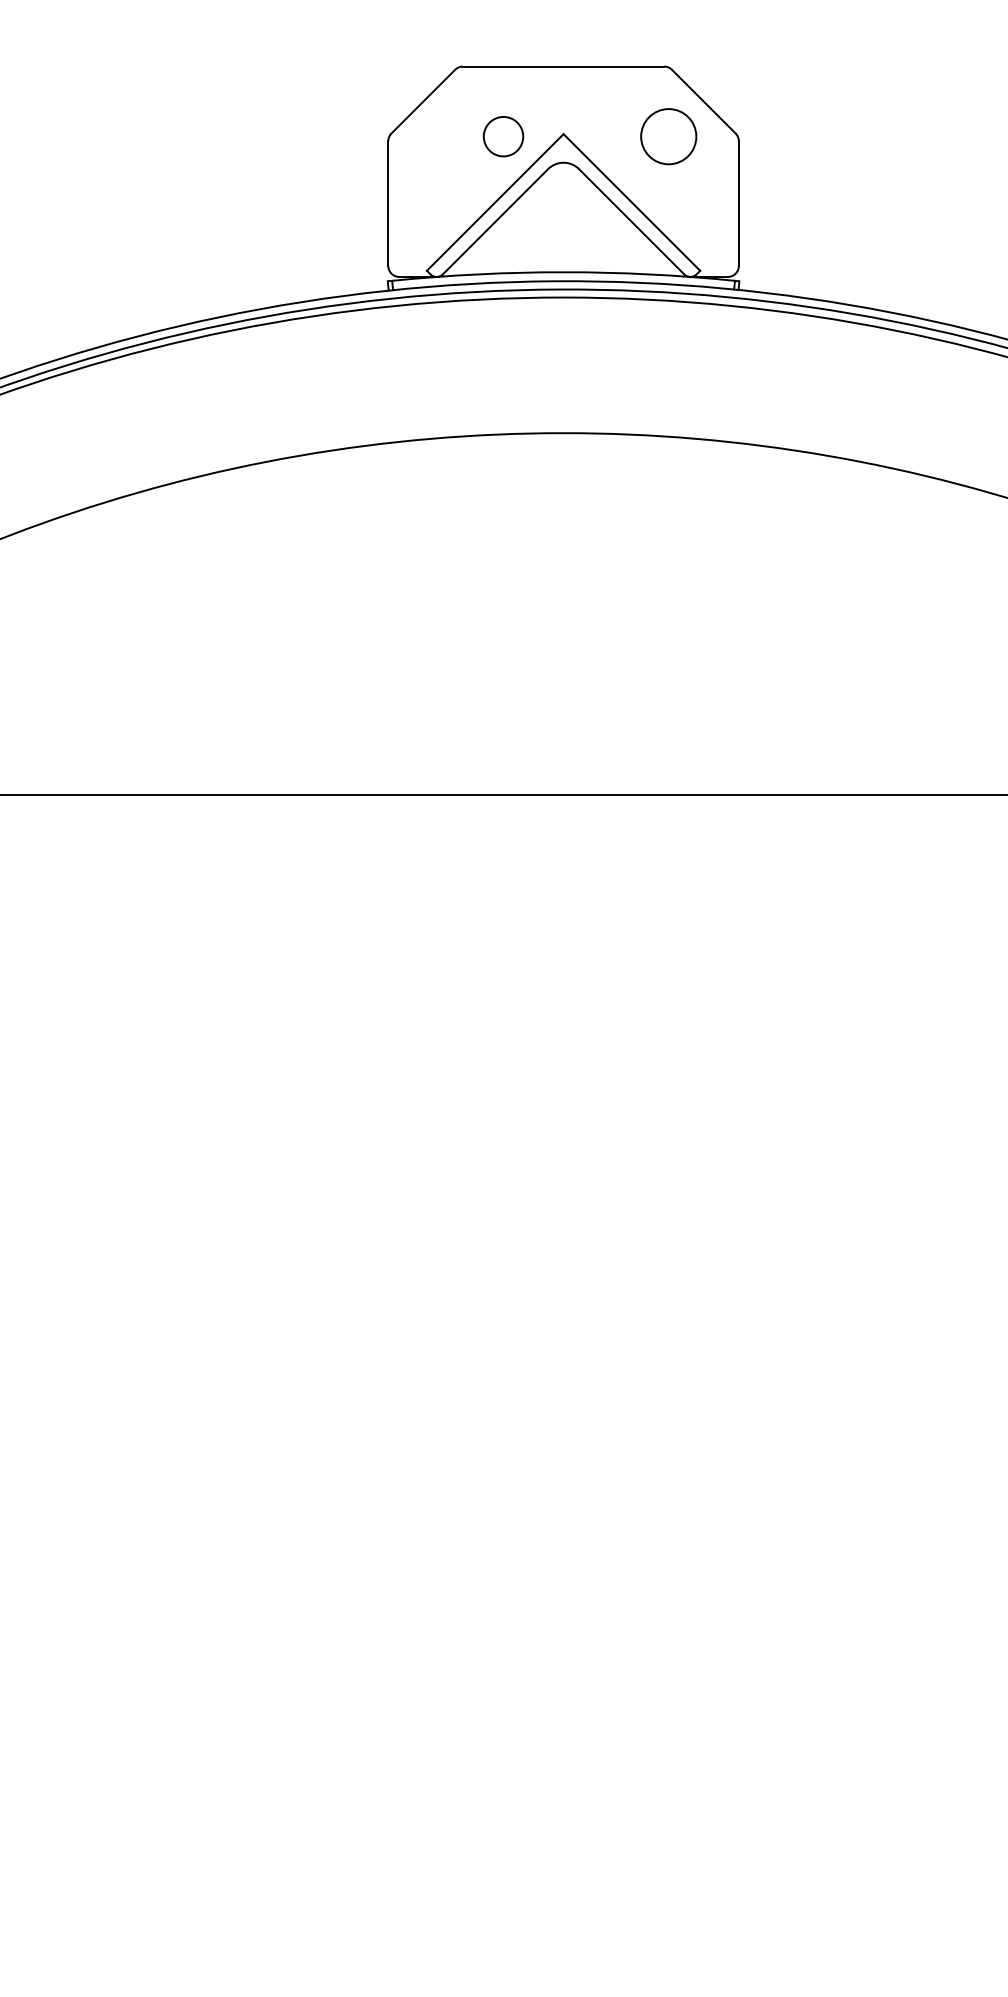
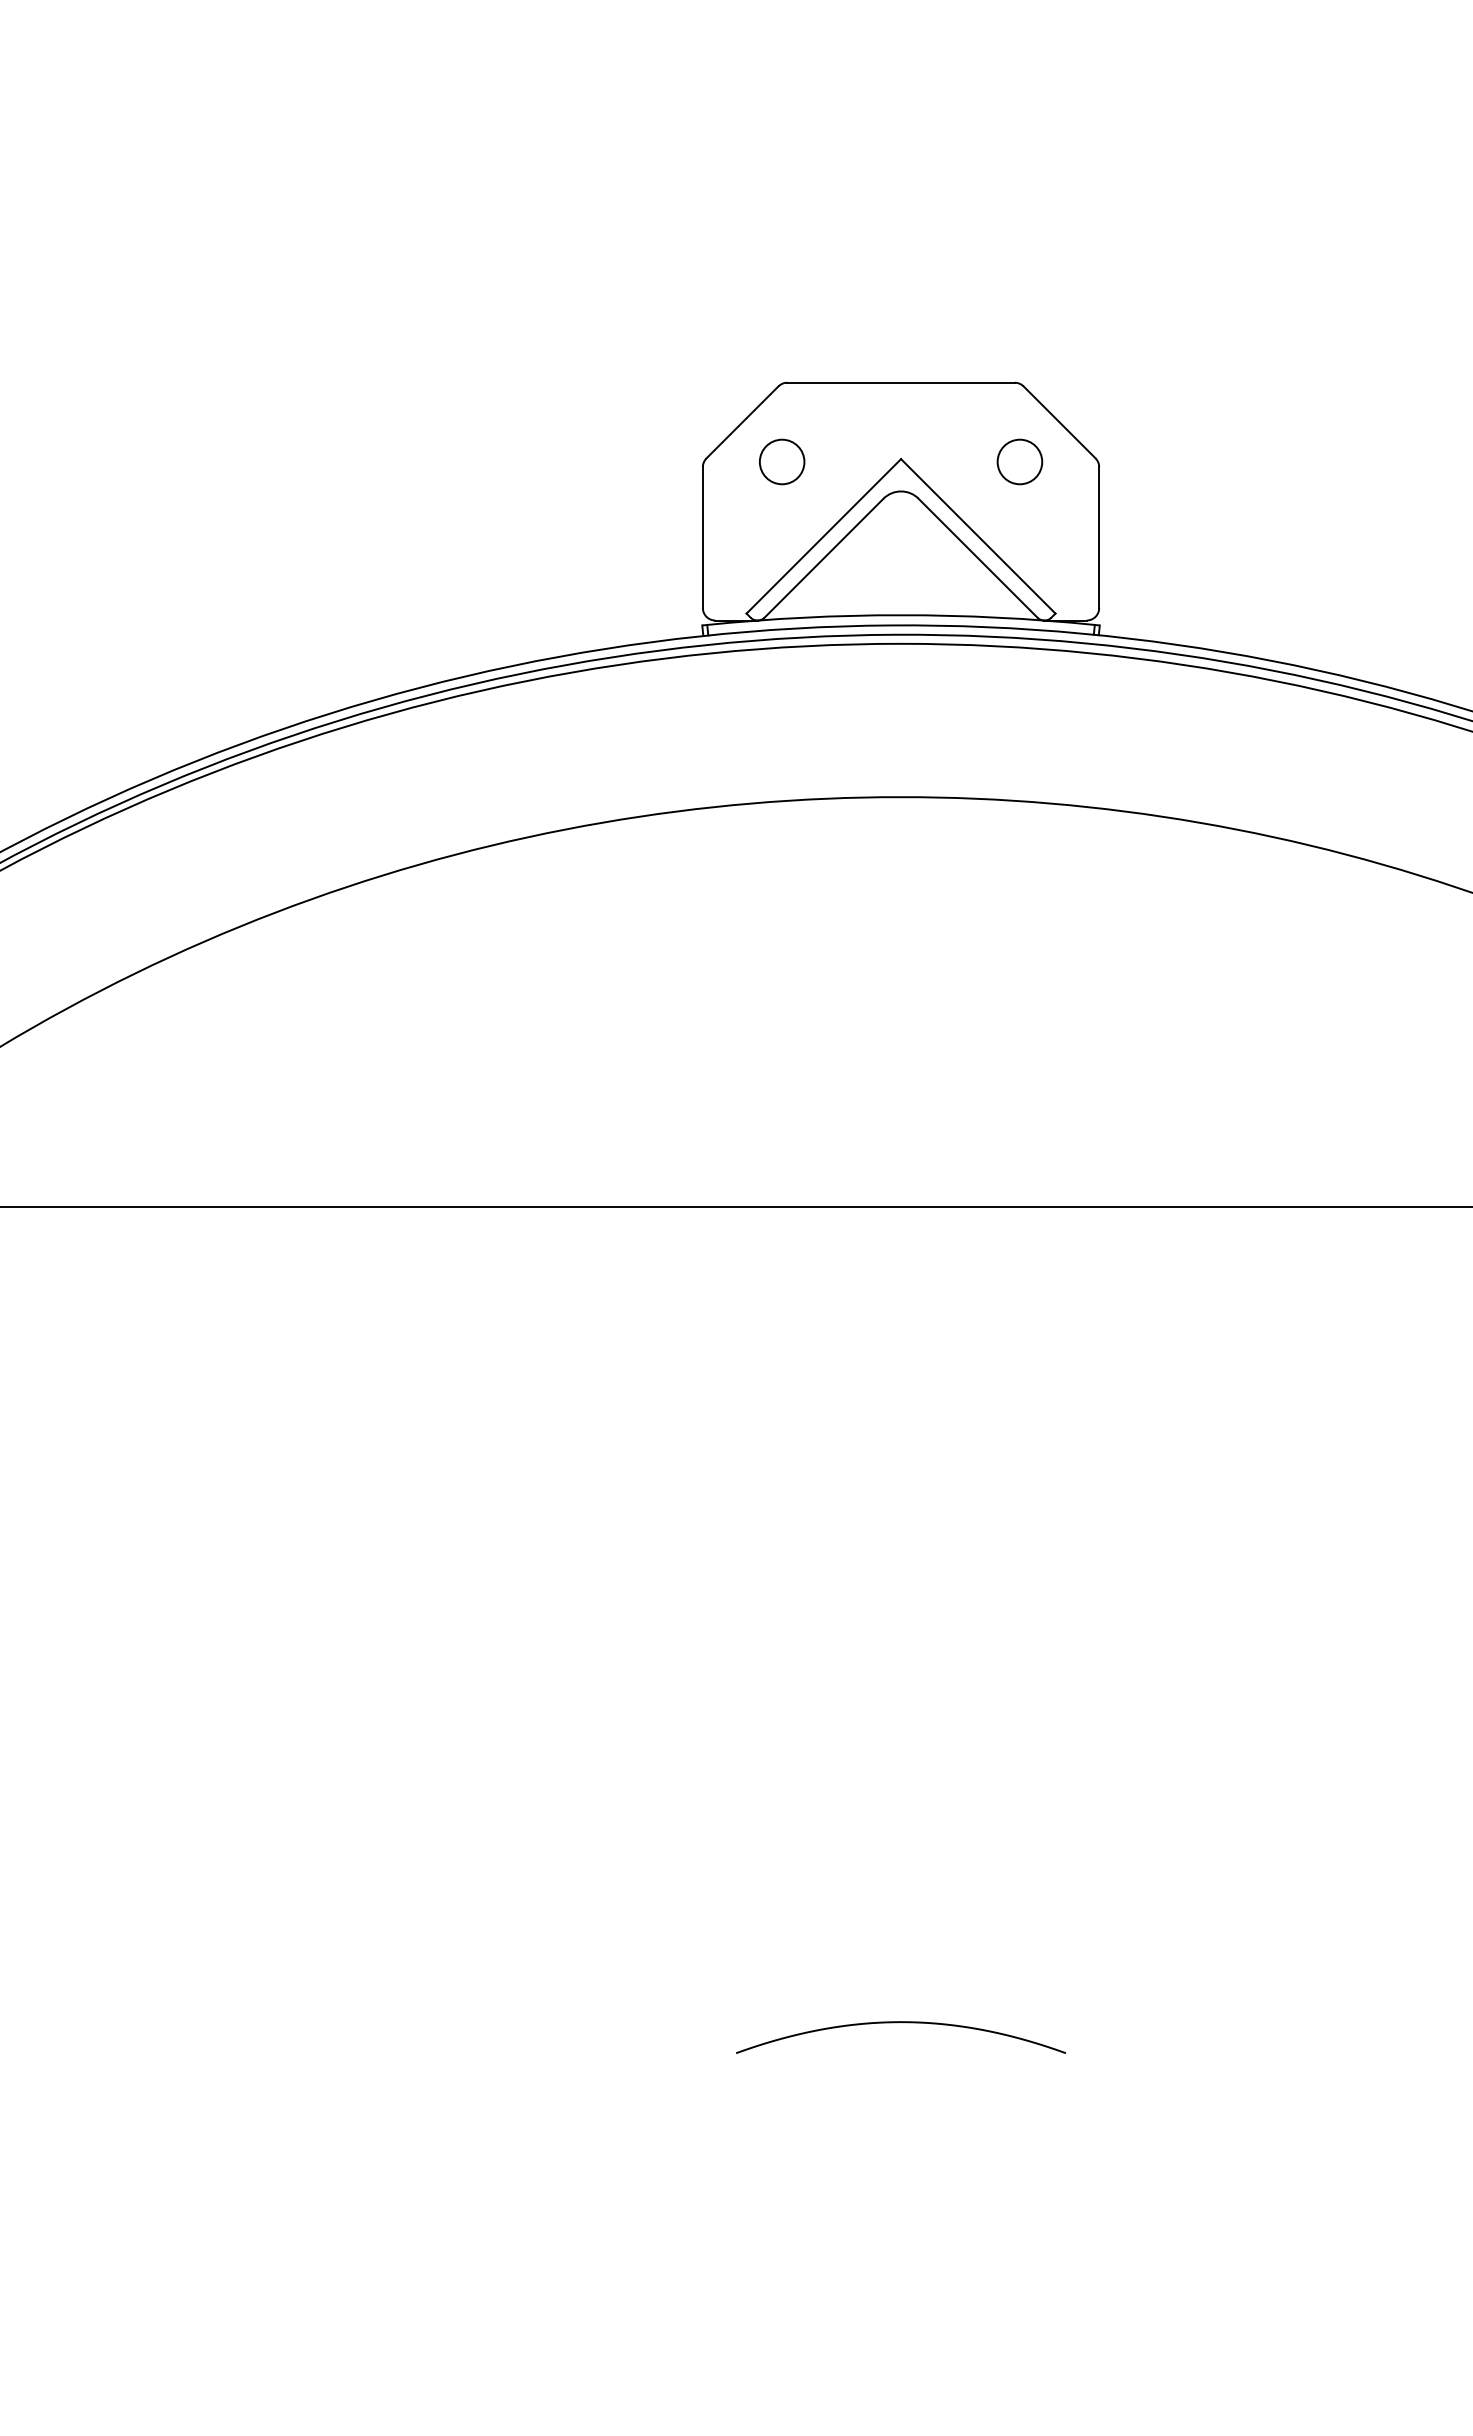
circle: (503, 136) -> (782, 461), moved
circle: (668, 136) -> (1019, 461), size x0.71
curve: (566, 1517) -> (904, 2023), added

